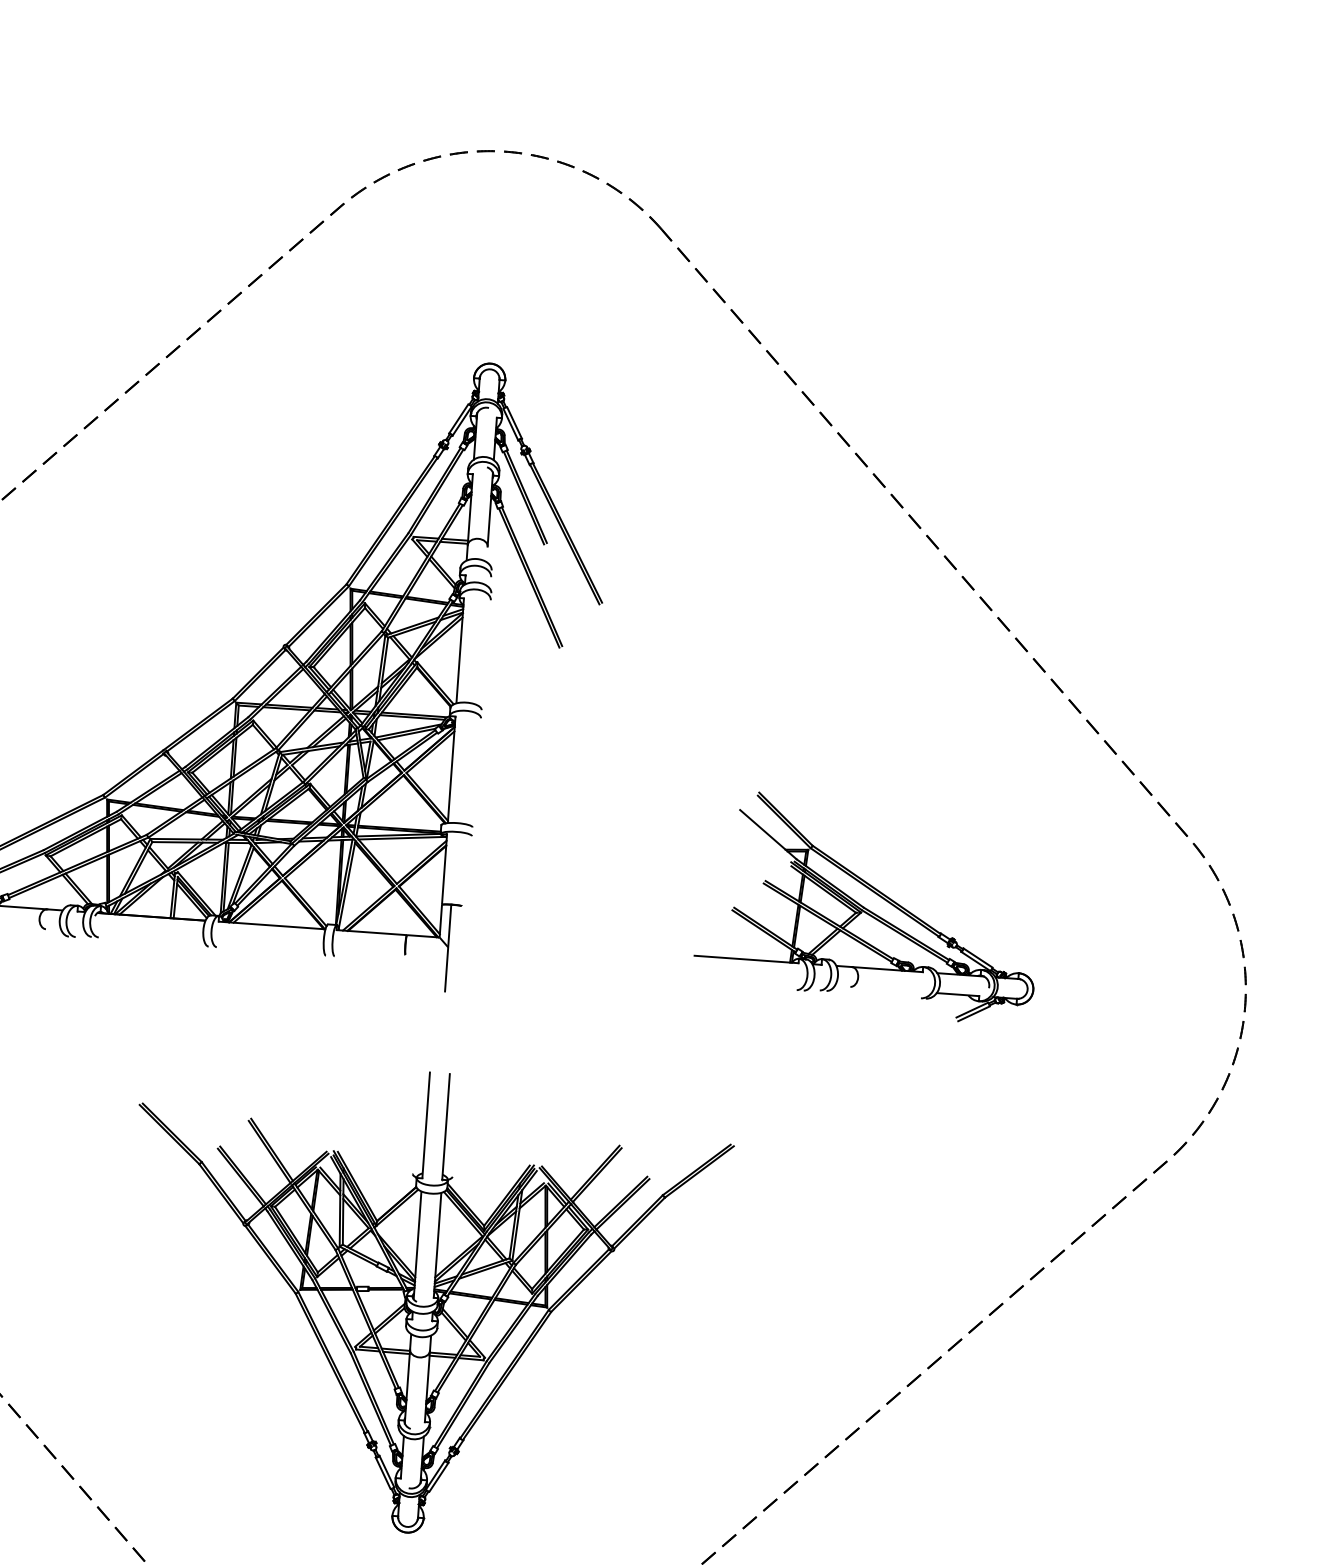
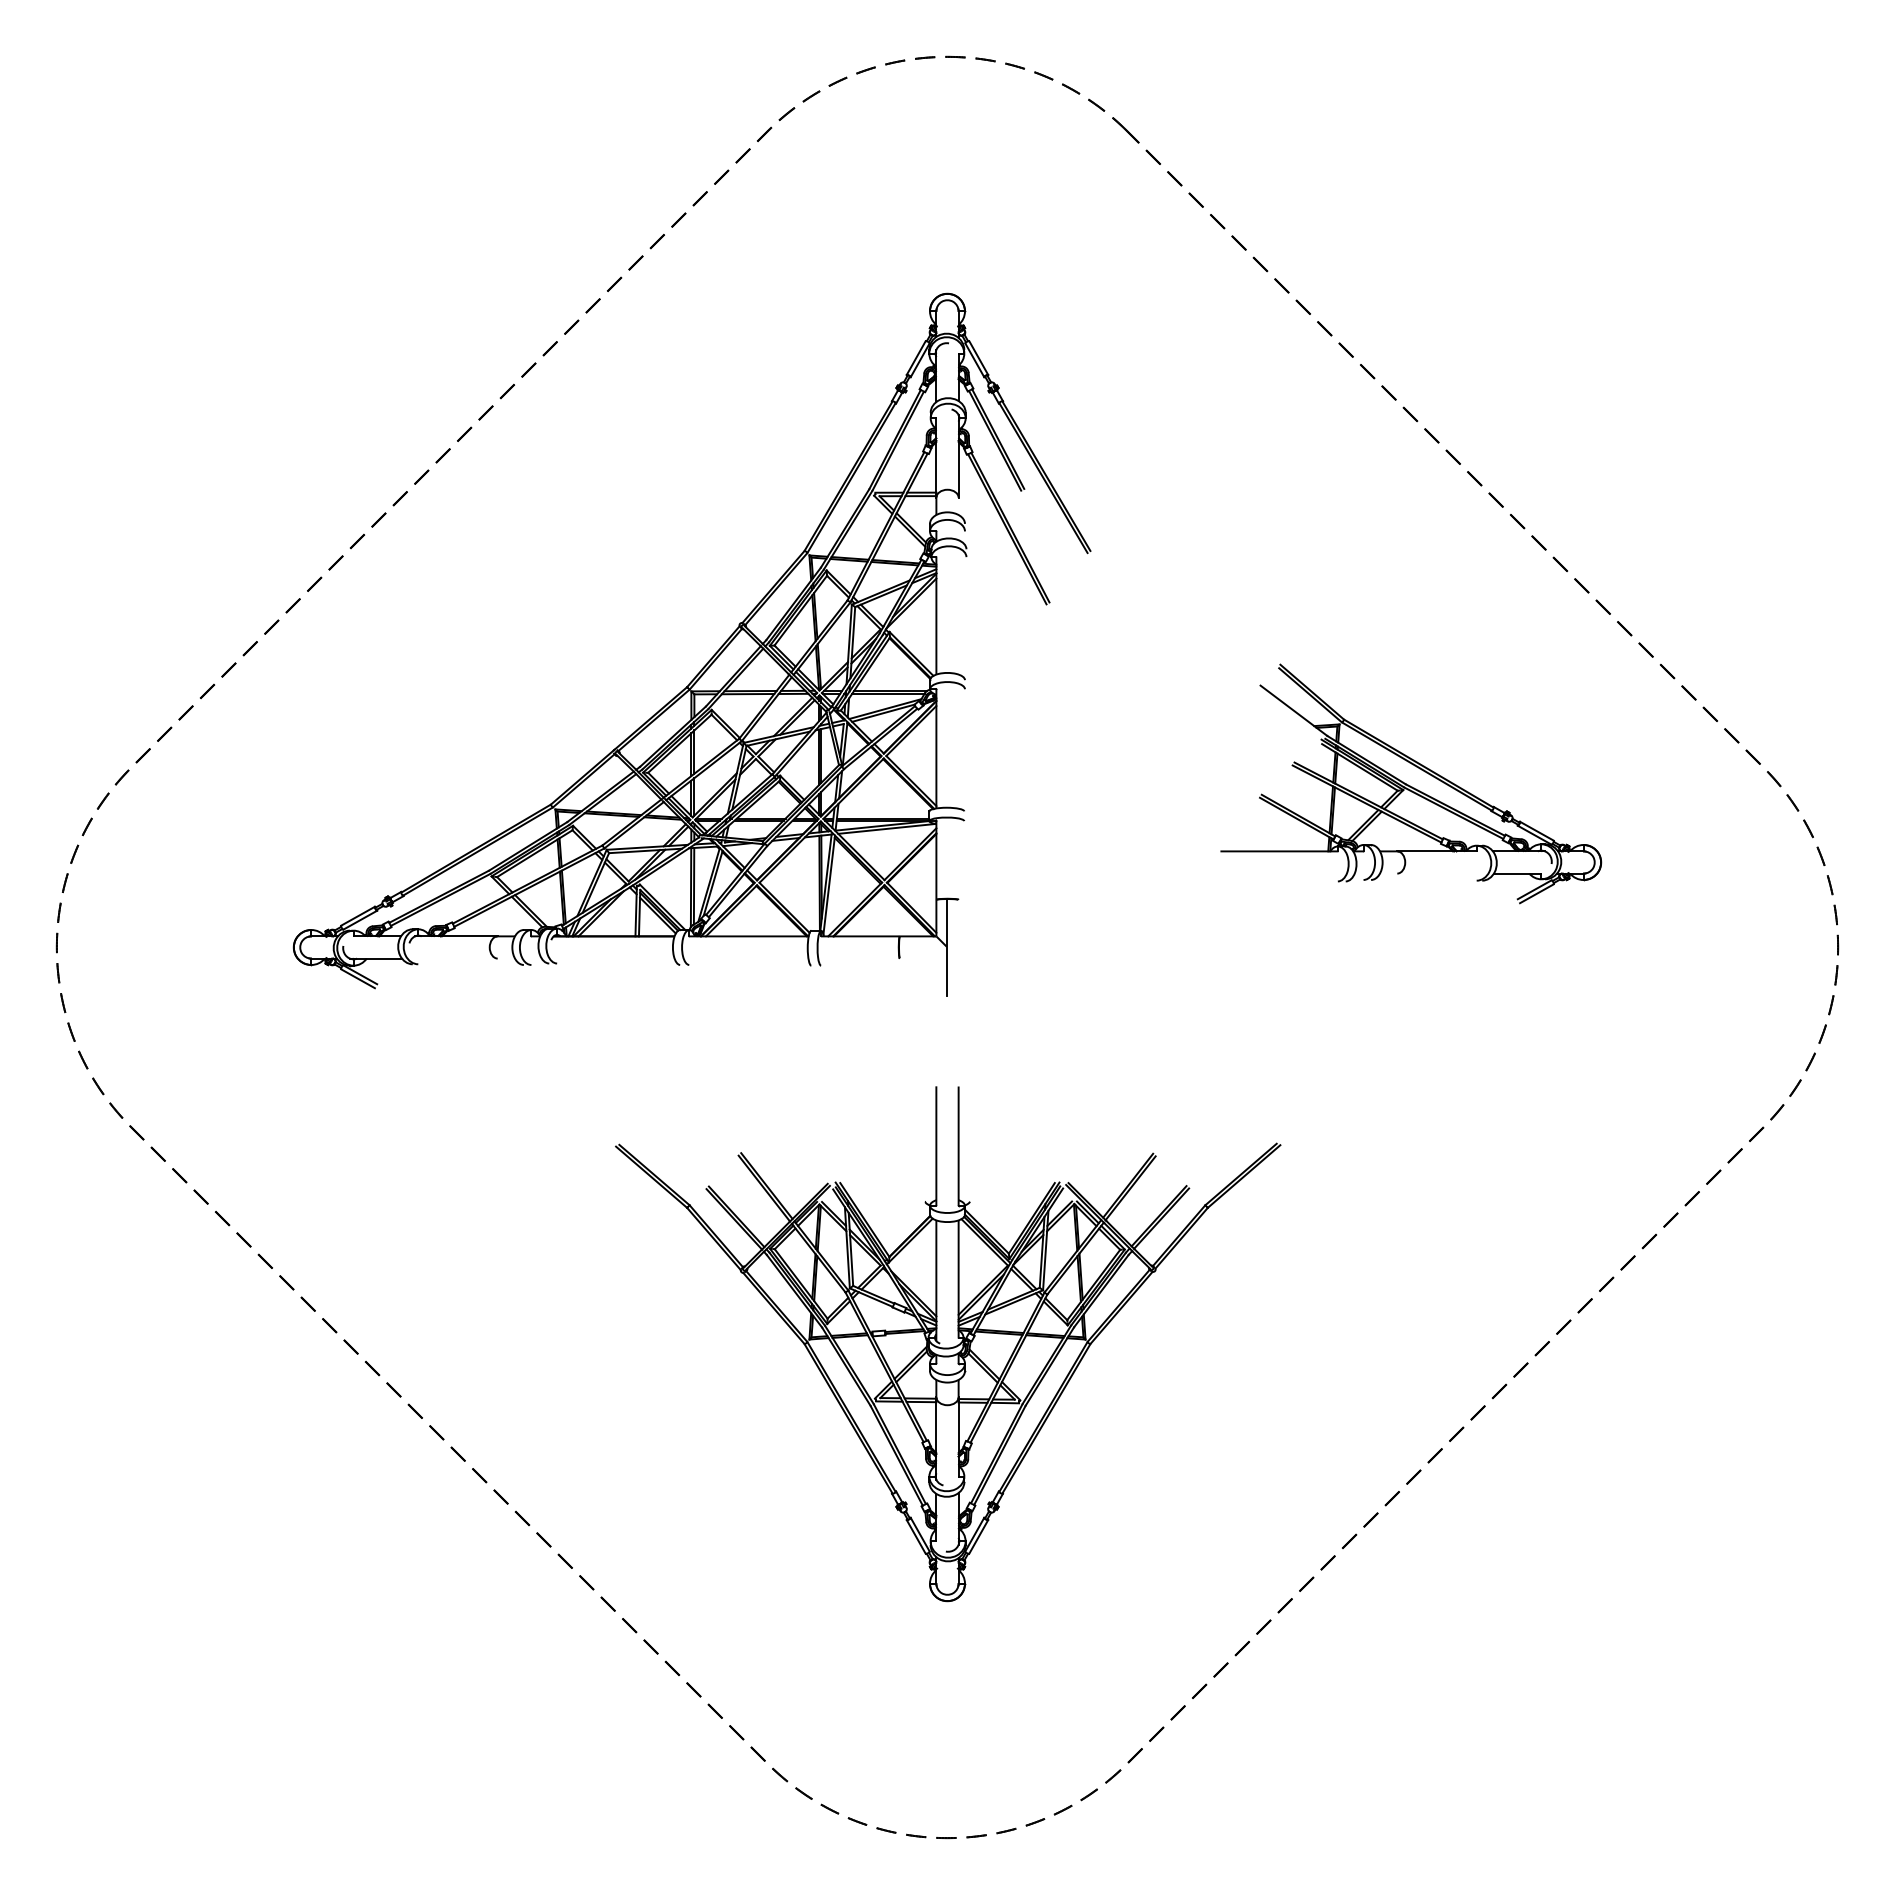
part: (868, 907) -> (1411, 783), moved

